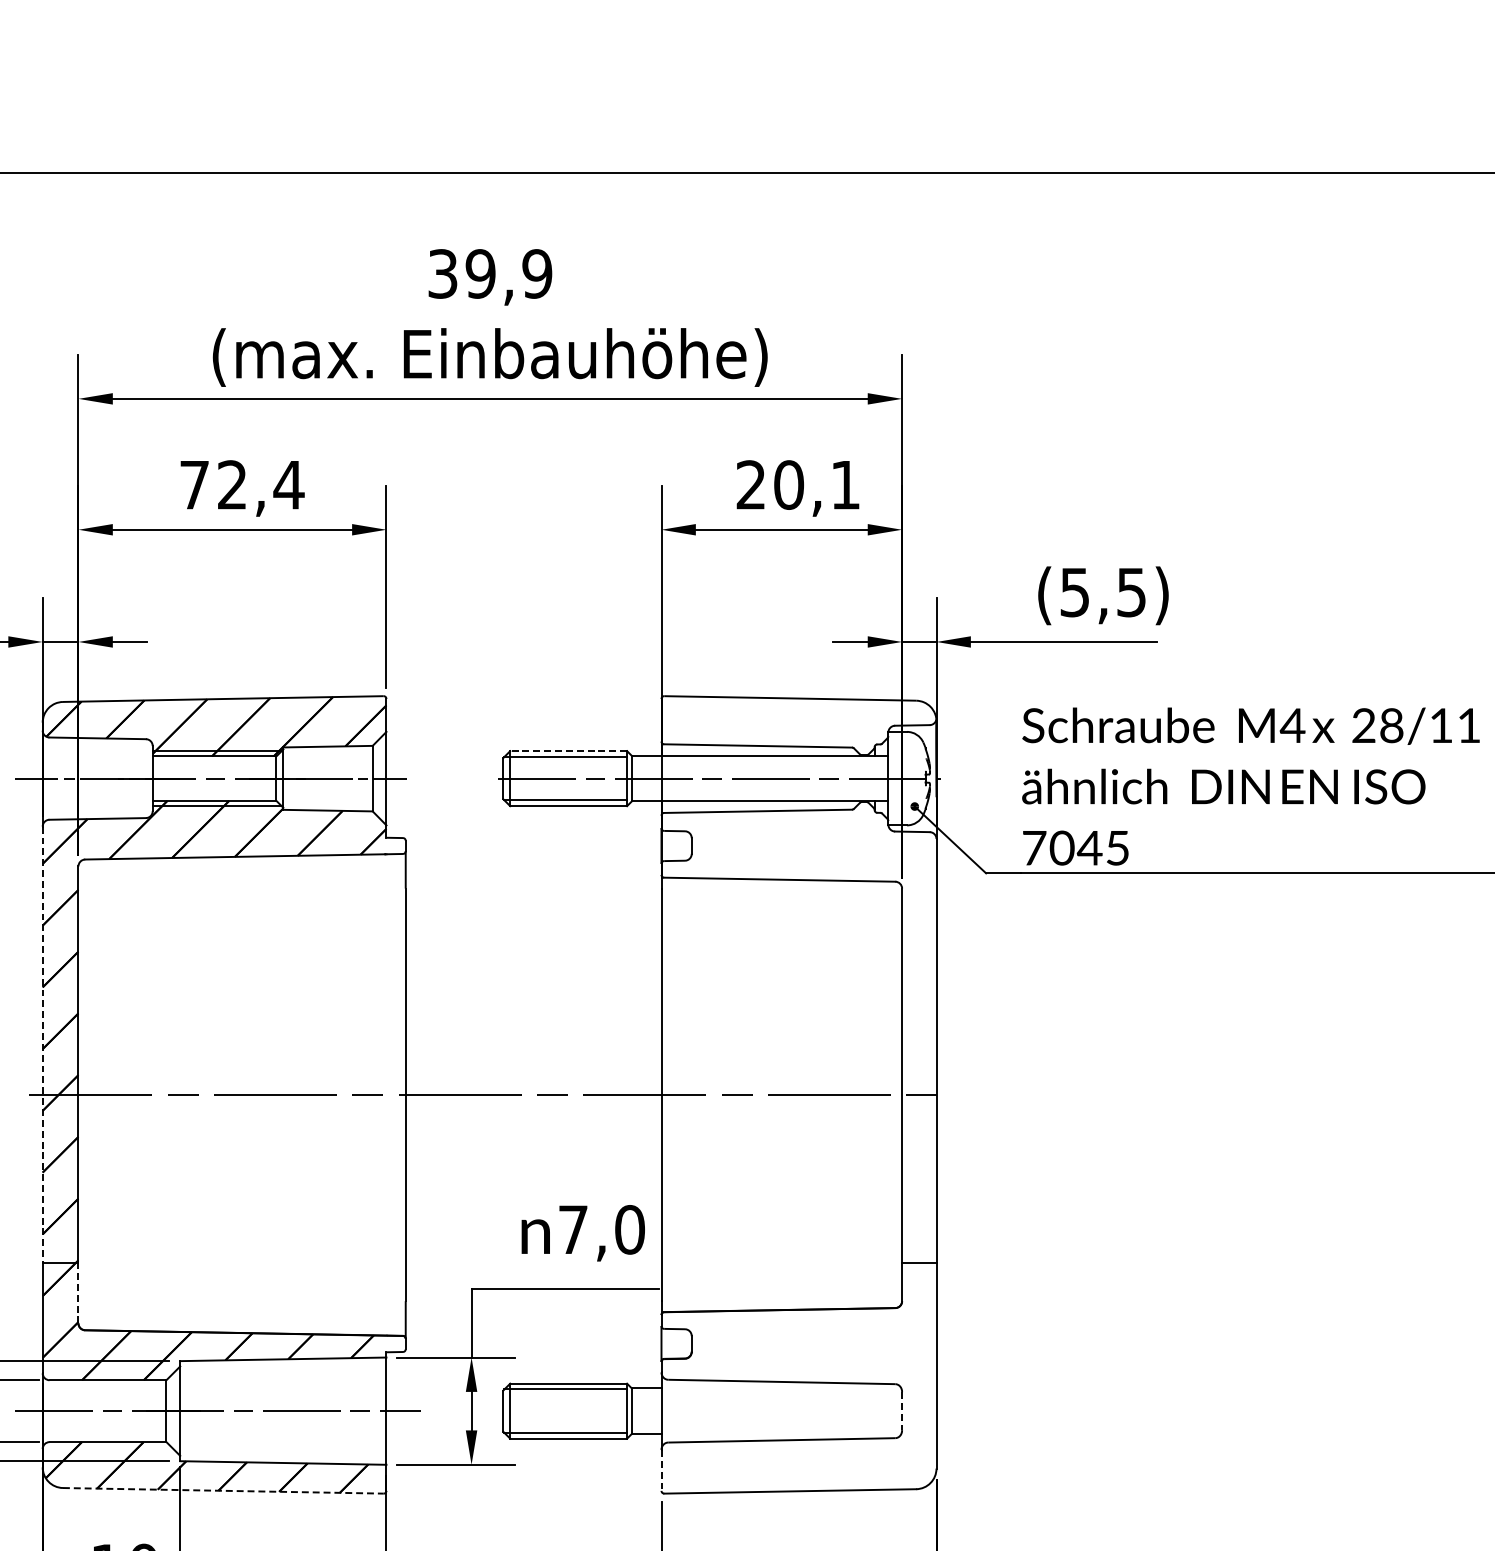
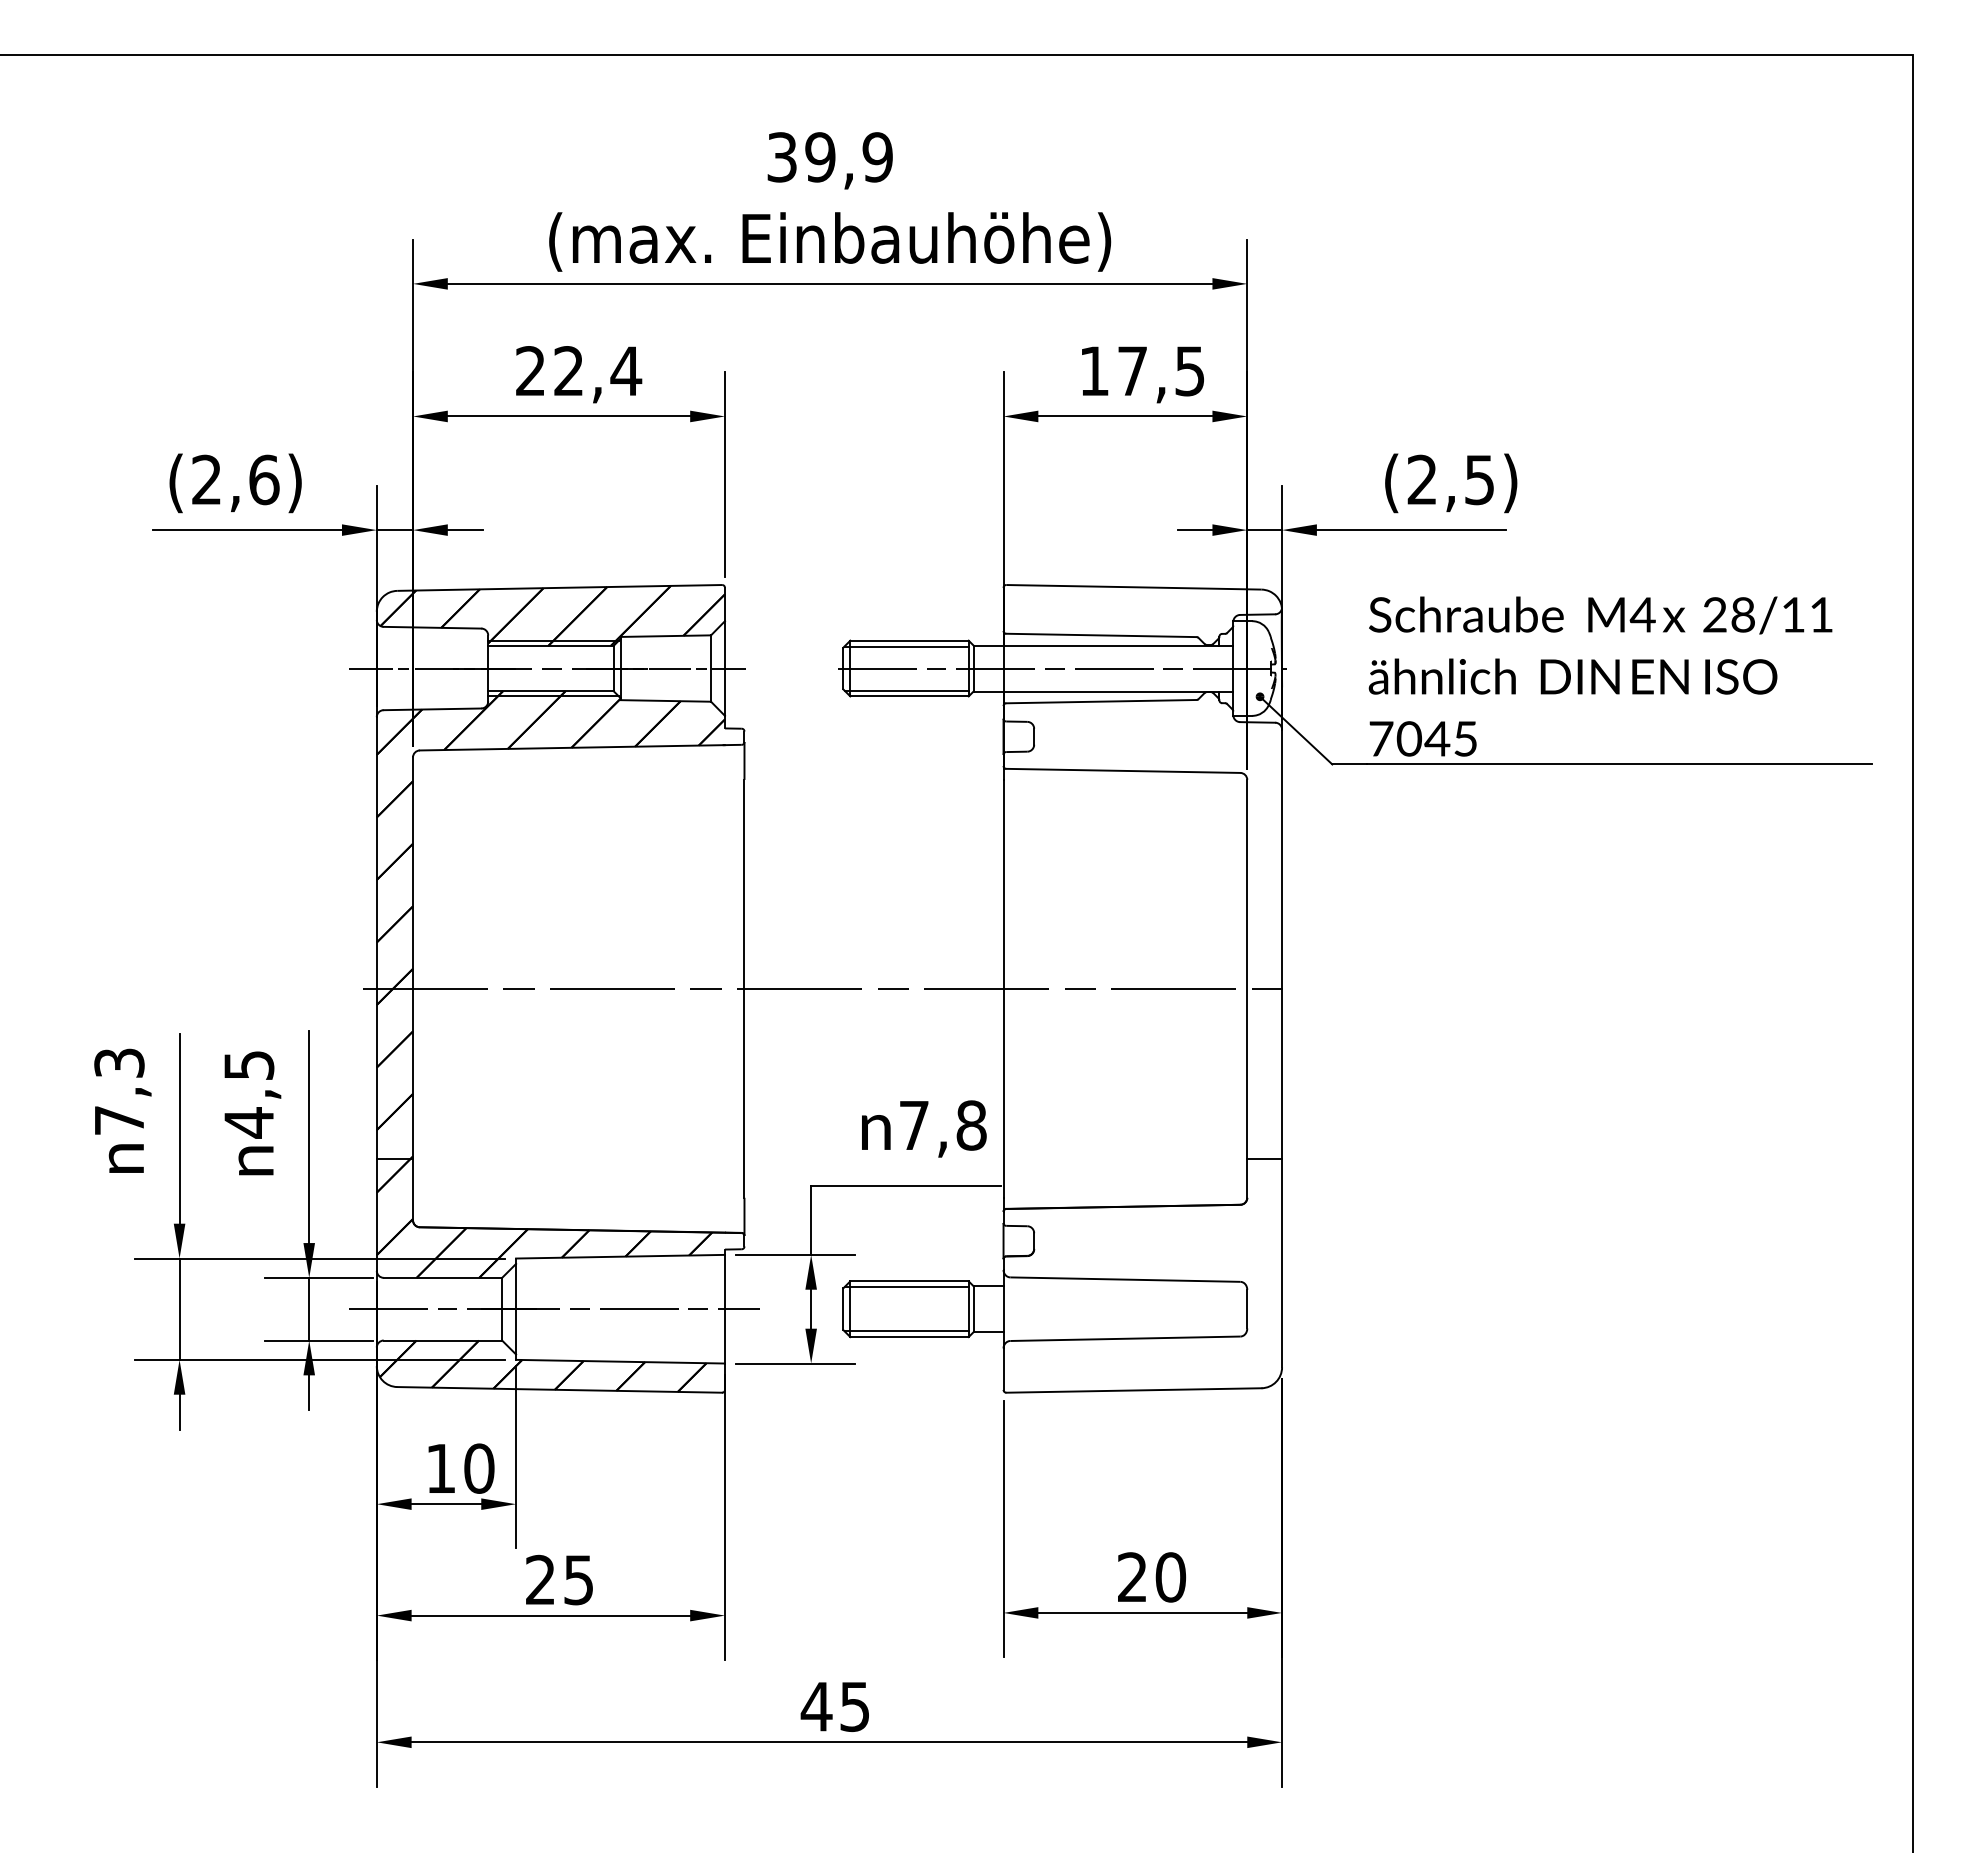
text: (194, 484) -> (530, 370), 72,4 -> 22,4
text: (797, 485) -> (1141, 371), 20,1 -> 17,5
text: (1074, 592) -> (1421, 479), (5,5) -> (2,5)
line: (568, 750) -> (909, 640), dashed -> solid
line: (42, 1045) -> (376, 938), dashed -> solid
text: (629, 1229) -> (971, 1125), 7,0 -> 7,8
line: (78, 1292) -> (413, 1189), dashed -> solid
line: (902, 1411) -> (1247, 1309), dashed -> solid
line: (661, 1470) -> (1003, 1369), dashed -> solid
line: (224, 1490) -> (560, 1389), dashed -> solid

